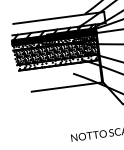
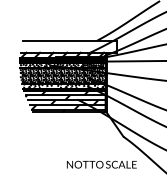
hatch: (60, 76) -> (64, 100), added

